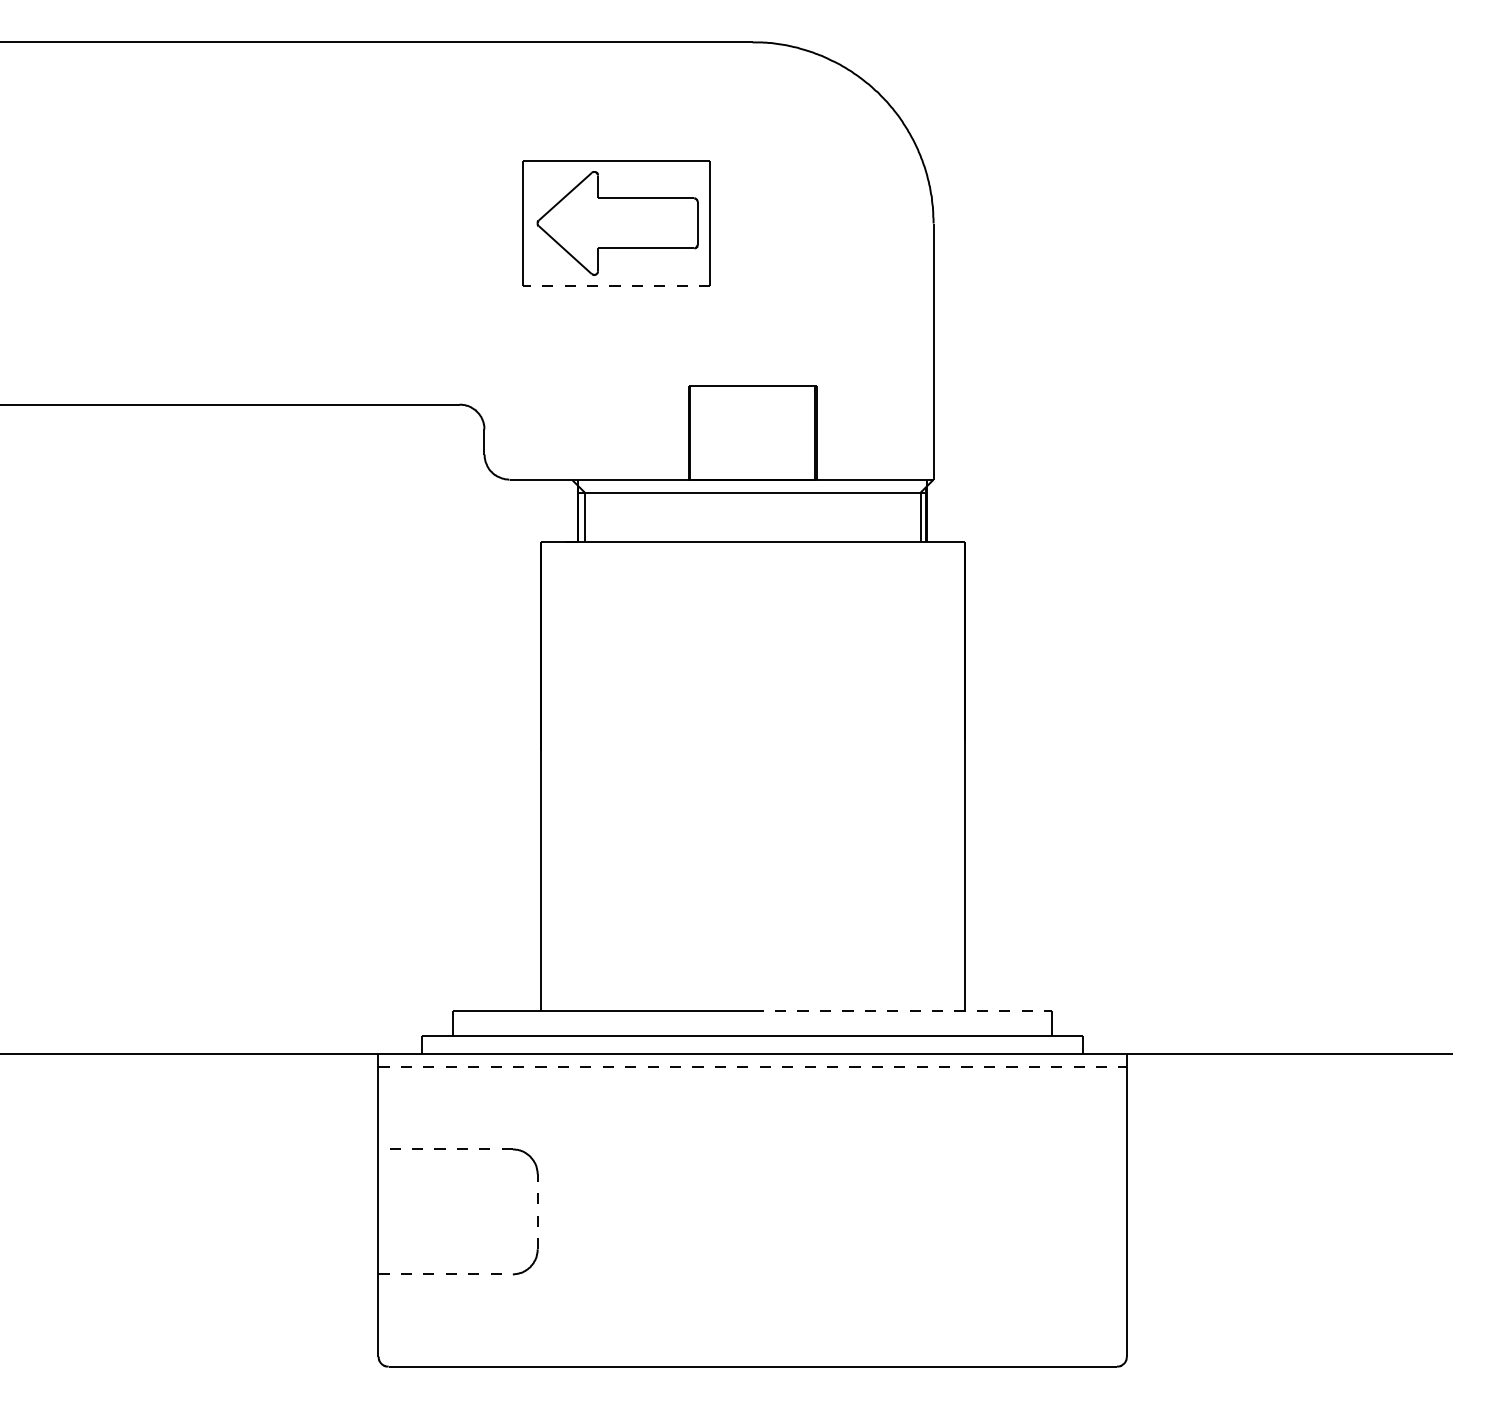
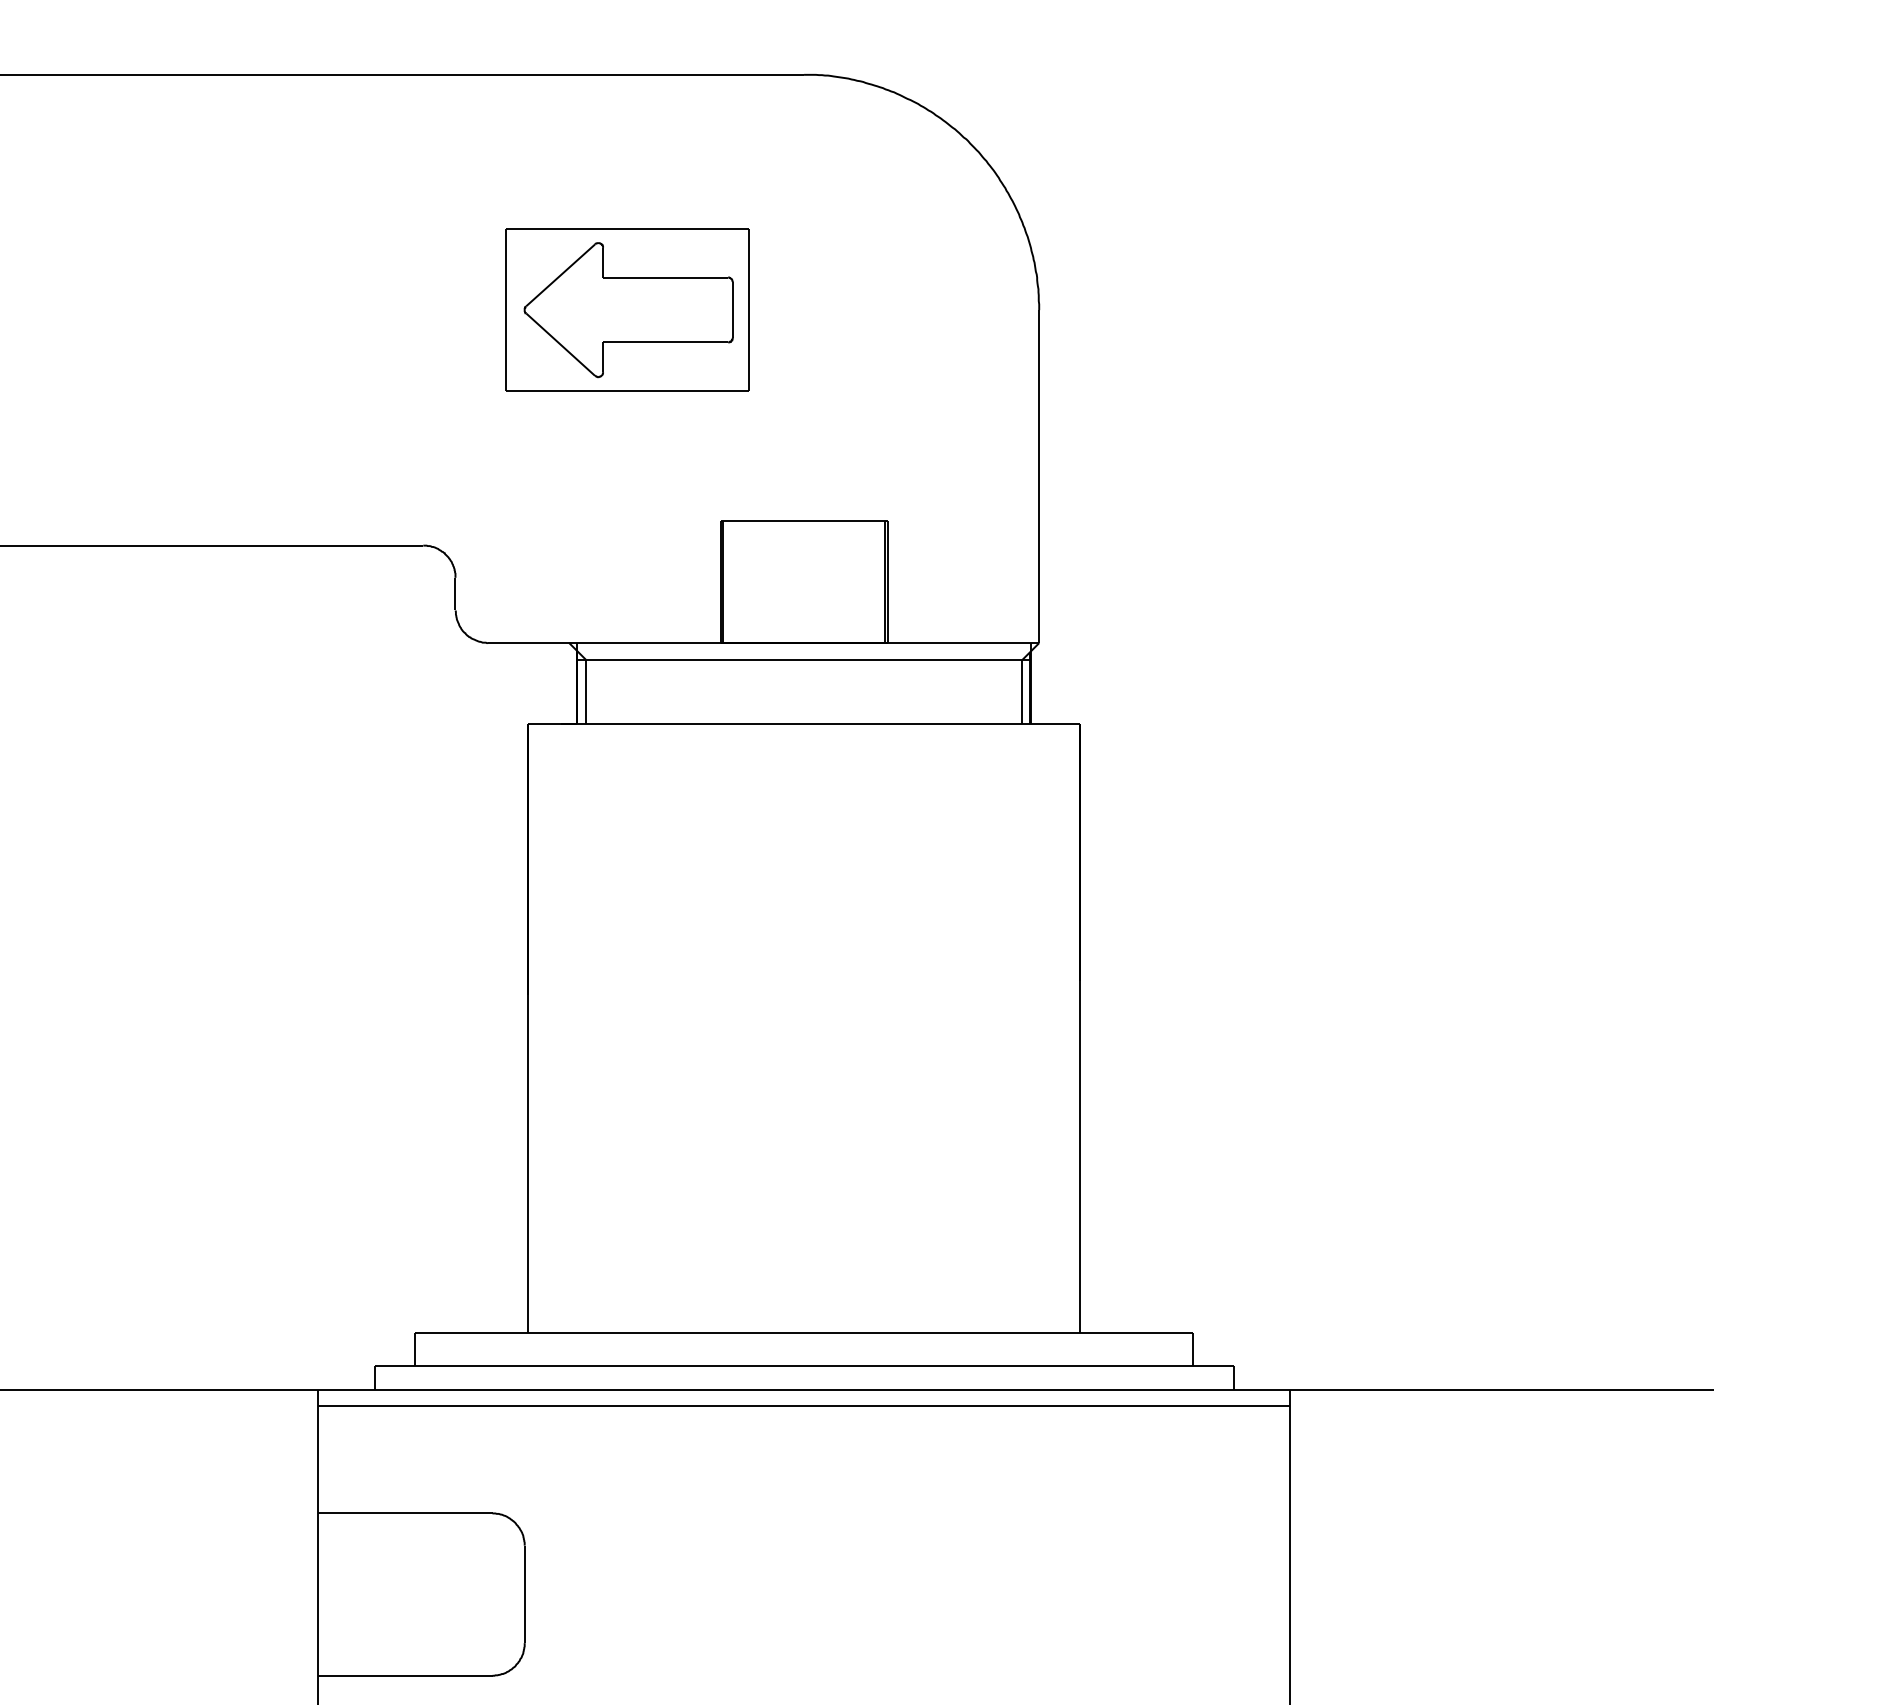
line: (616, 285) -> (627, 390), dashed -> solid
line: (902, 1010) -> (998, 1332), dashed -> solid
line: (753, 1066) -> (805, 1405), dashed -> solid
line: (445, 1149) -> (404, 1513), dashed -> solid
line: (537, 1211) -> (524, 1594), dashed -> solid
line: (446, 1274) -> (406, 1675), dashed -> solid

